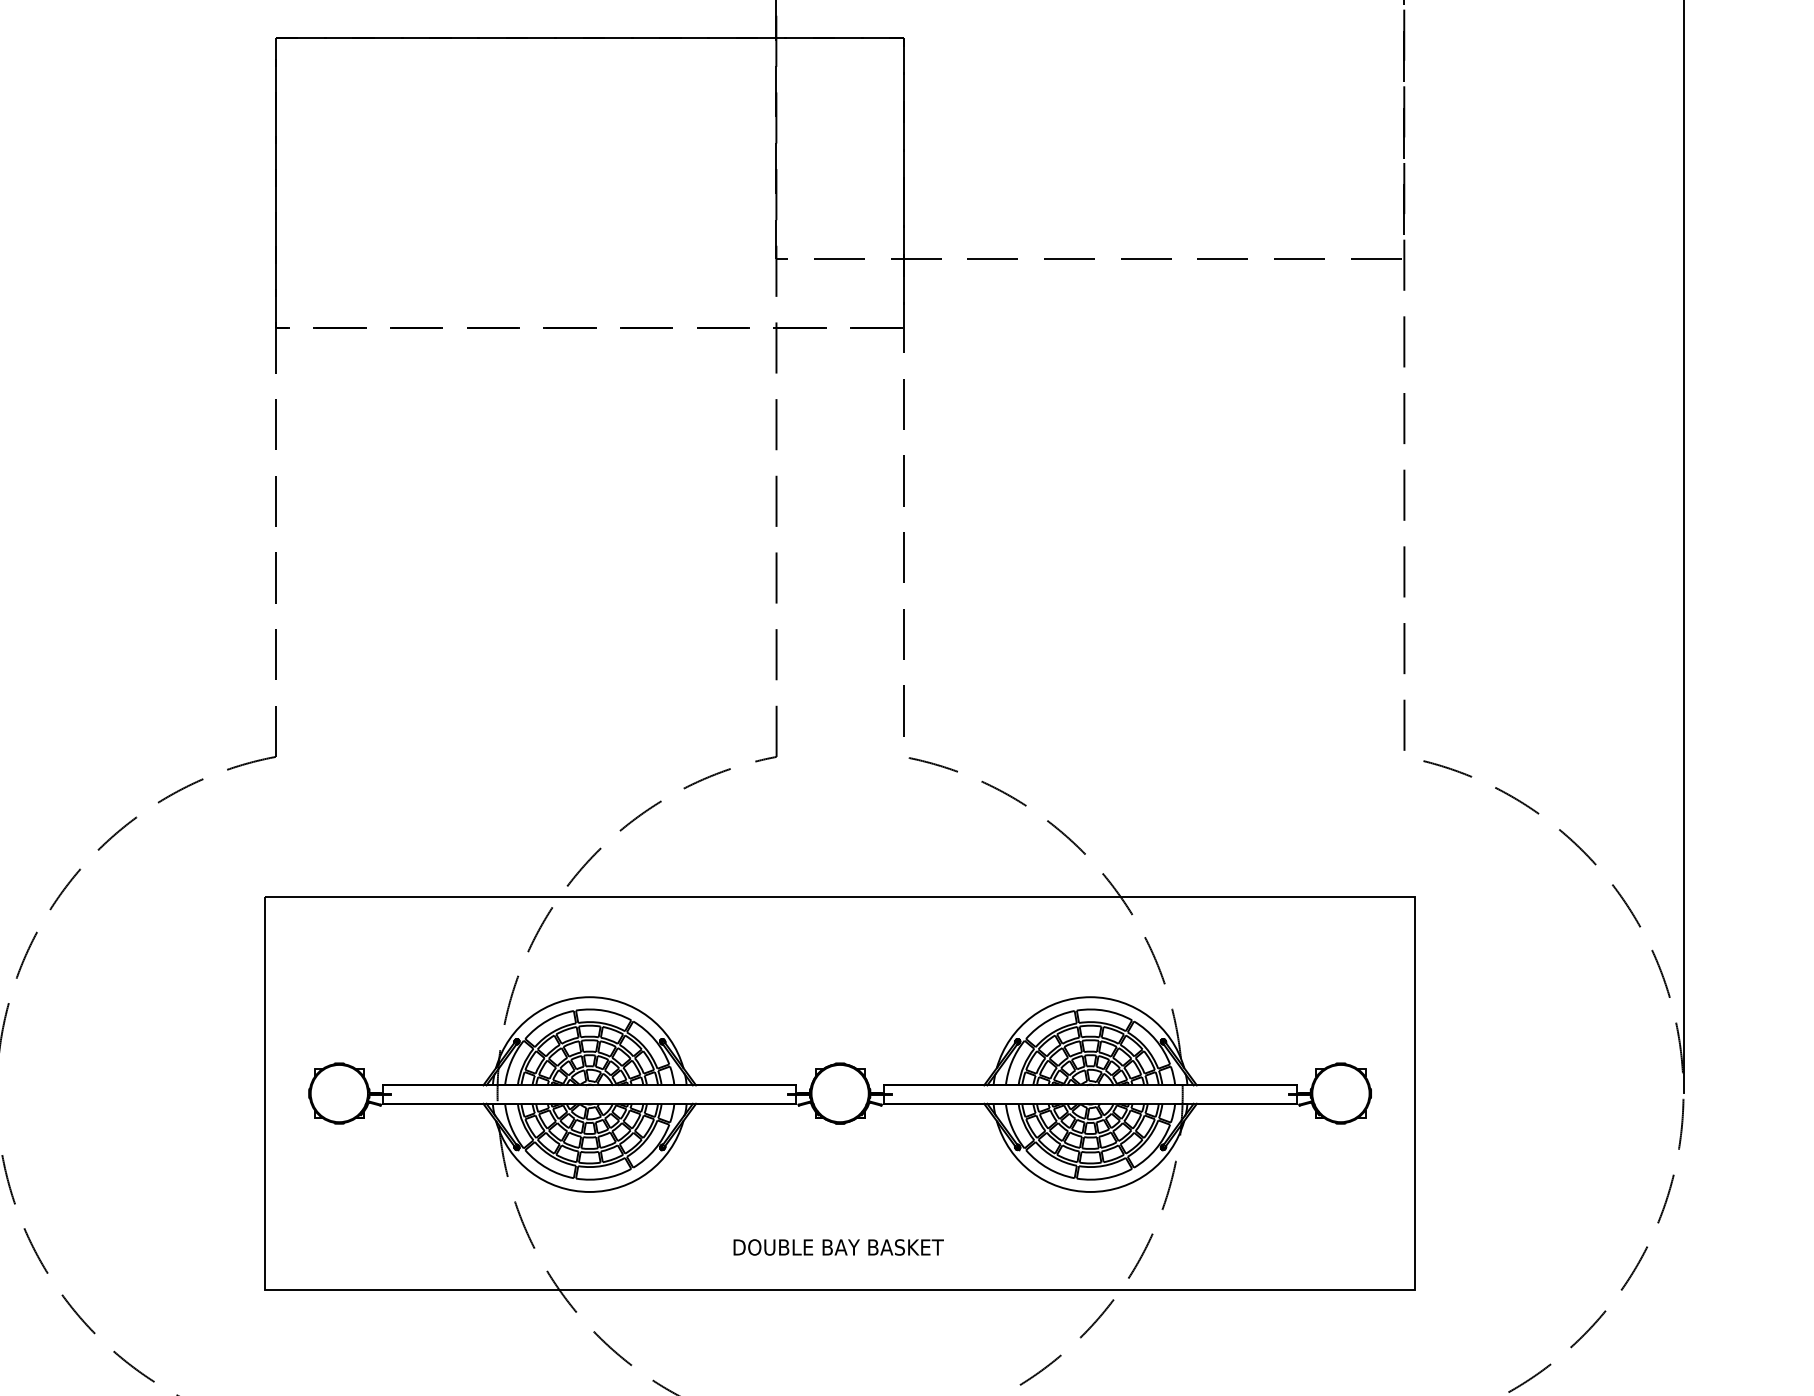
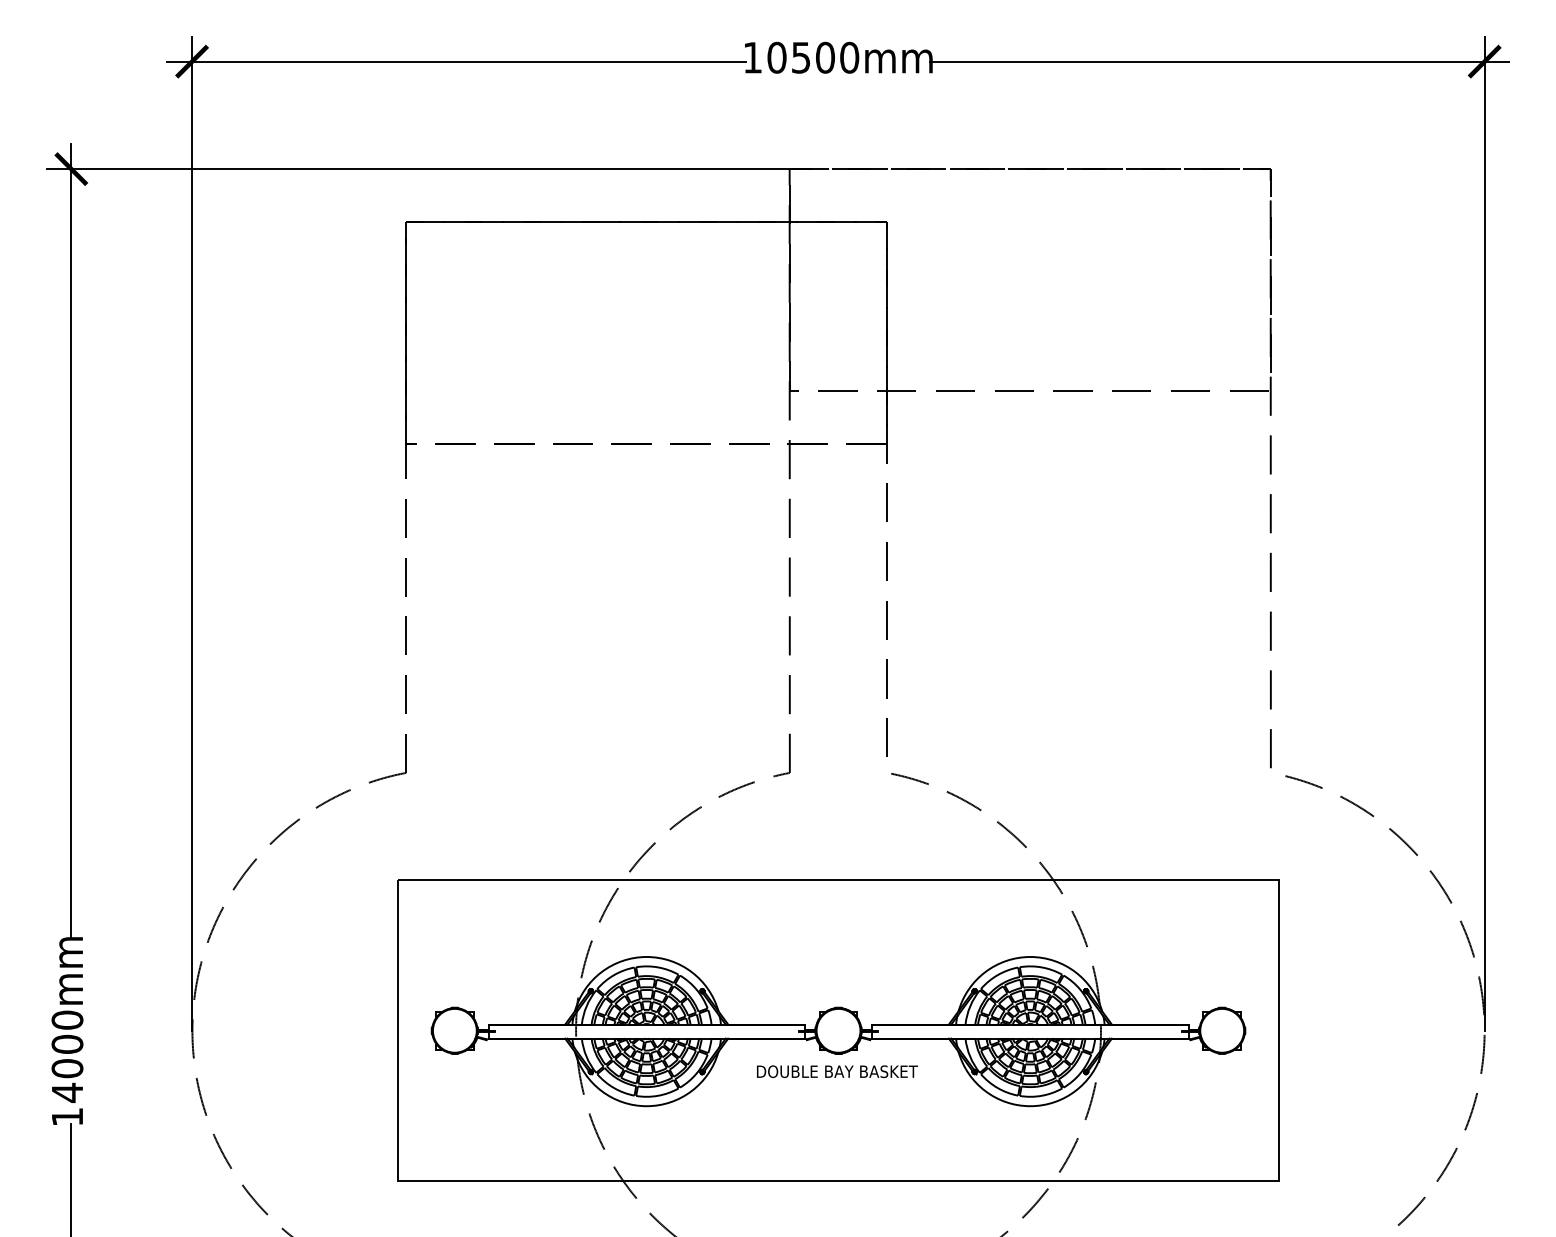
text: (838, 1247) -> (837, 1071), moved

